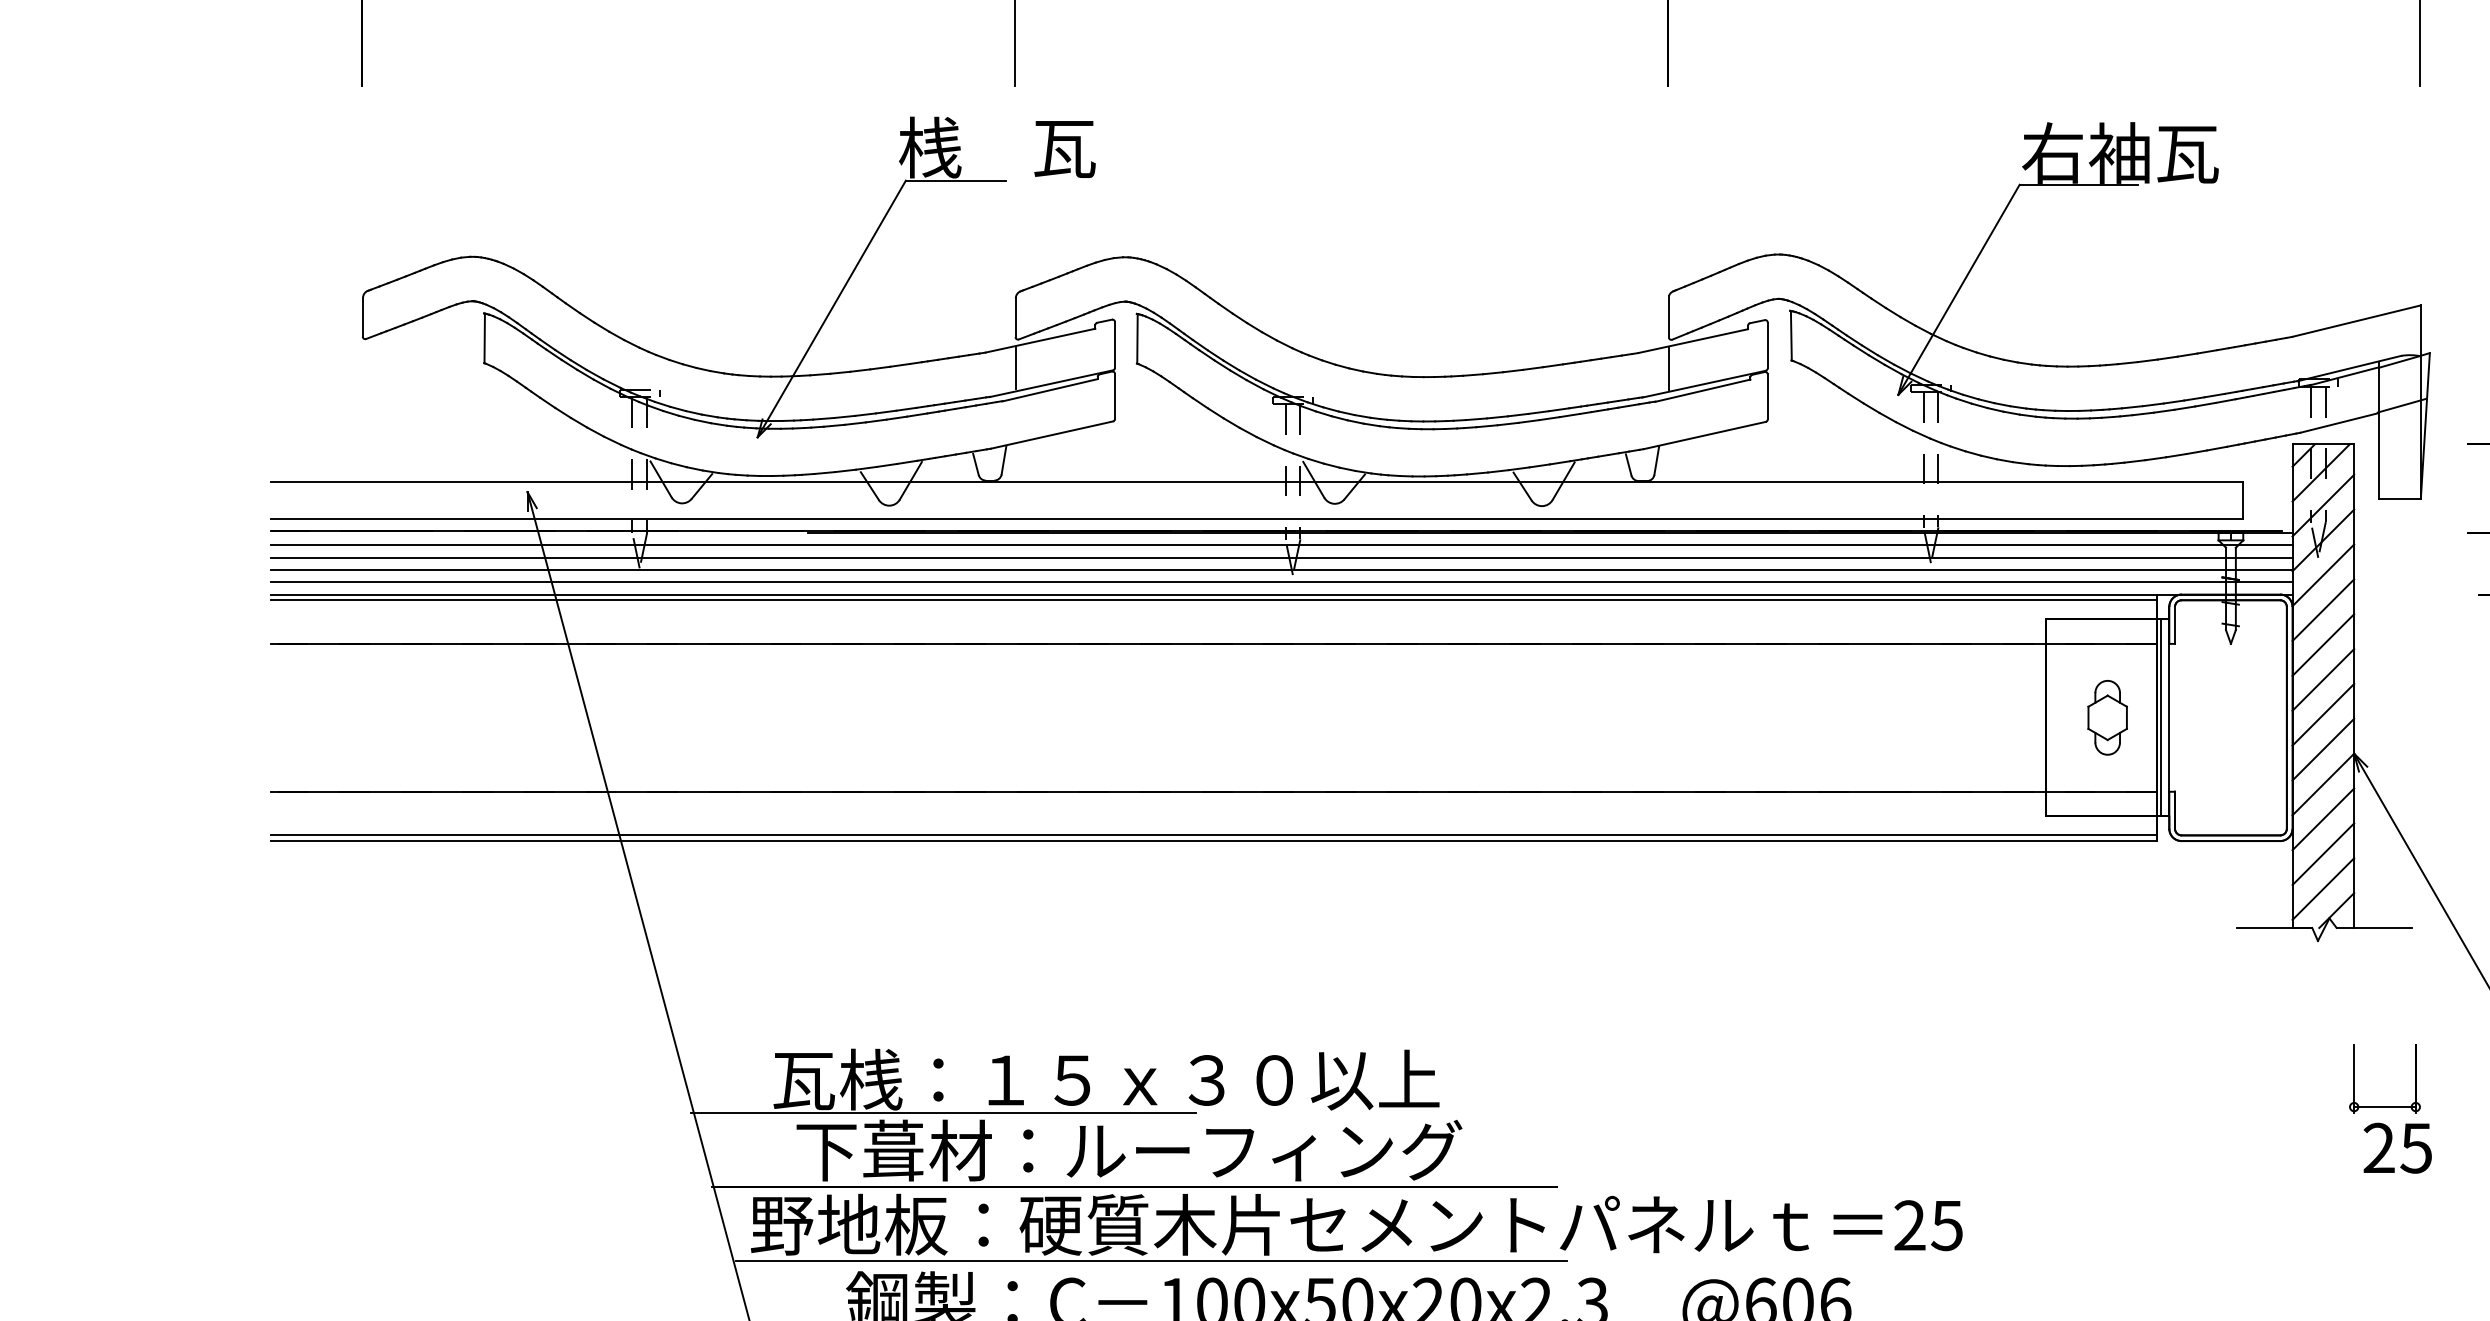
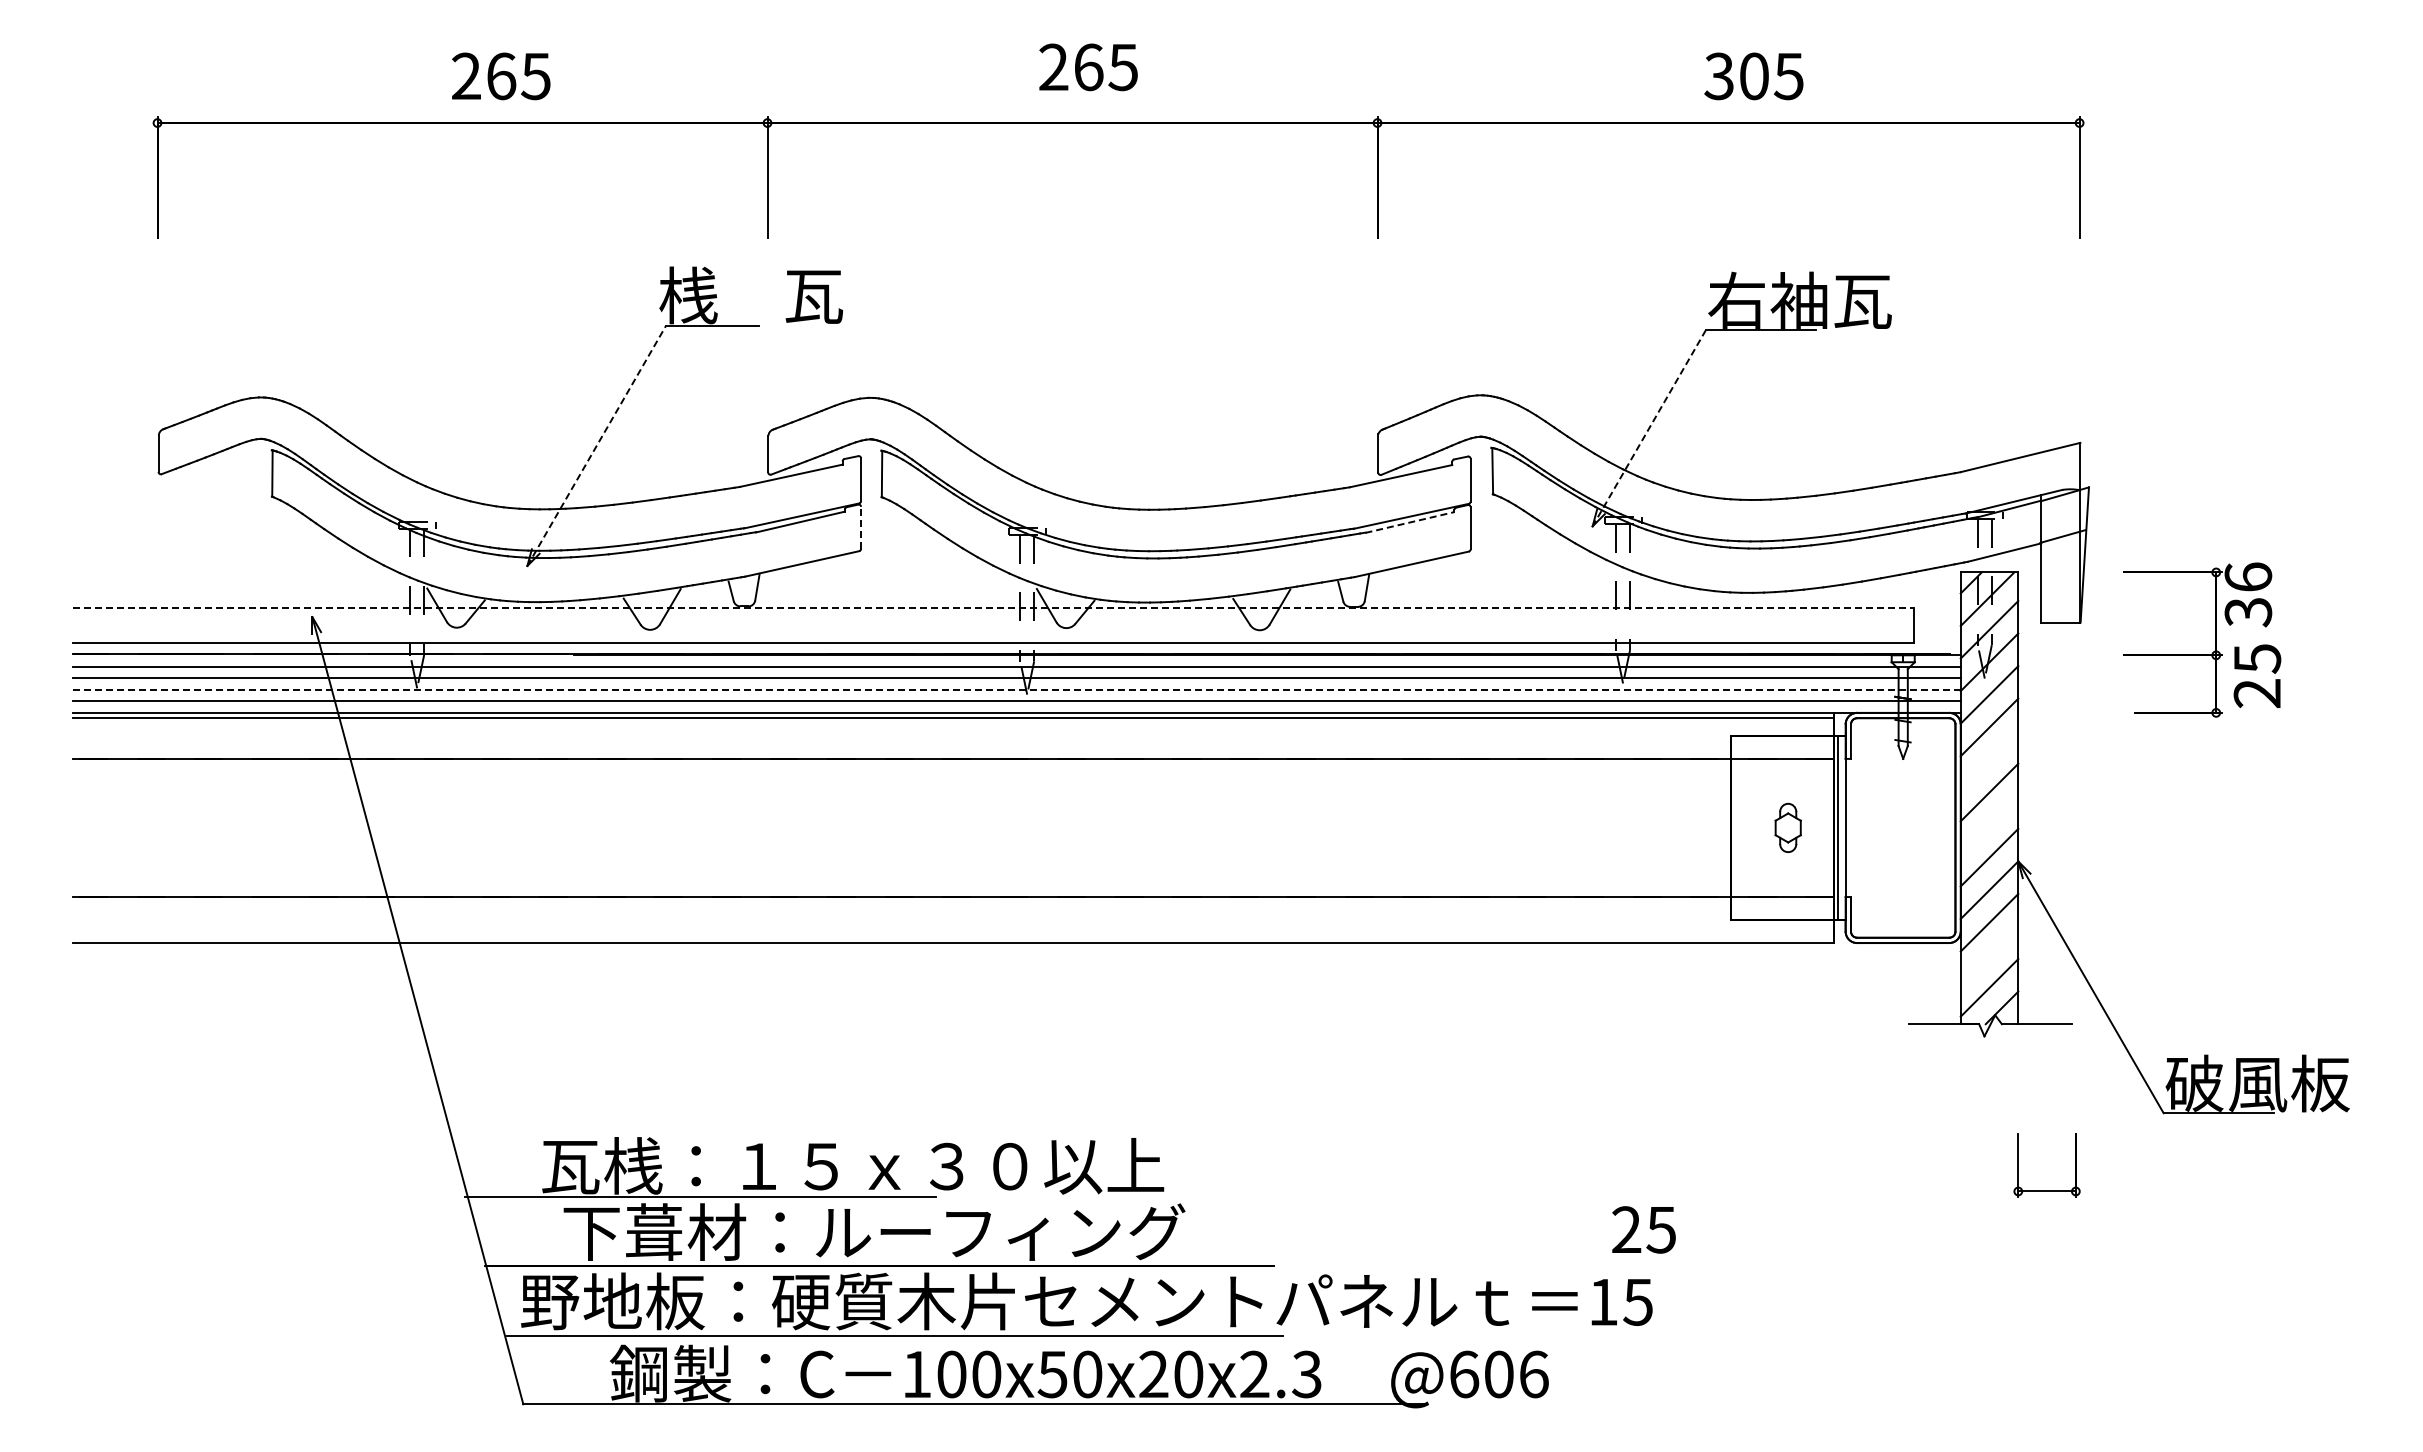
line: (1959, 290) -> (1649, 428), solid -> dashed
line: (831, 308) -> (596, 445), solid -> dashed
line: (1015, 368) -> (768, 501), removed
line: (1669, 368) -> (1378, 501), removed
line: (1702, 390) -> (1409, 522), solid -> dashed
line: (1115, 396) -> (861, 527), solid -> dashed
line: (1256, 482) -> (993, 608), solid -> dashed
line: (1282, 569) -> (1017, 689), solid -> dashed
line: (2323, 644) -> (1989, 759), removed
line: (2323, 714) -> (1989, 824), removed
part: (2108, 717) -> (1788, 827), size x0.7
line: (1213, 835) -> (953, 937), removed
line: (2323, 854) -> (1989, 955), removed
text: (2397, 1147) -> (1643, 1229), moved
text: (1910, 1224) -> (1603, 1301), 25 -> 15

